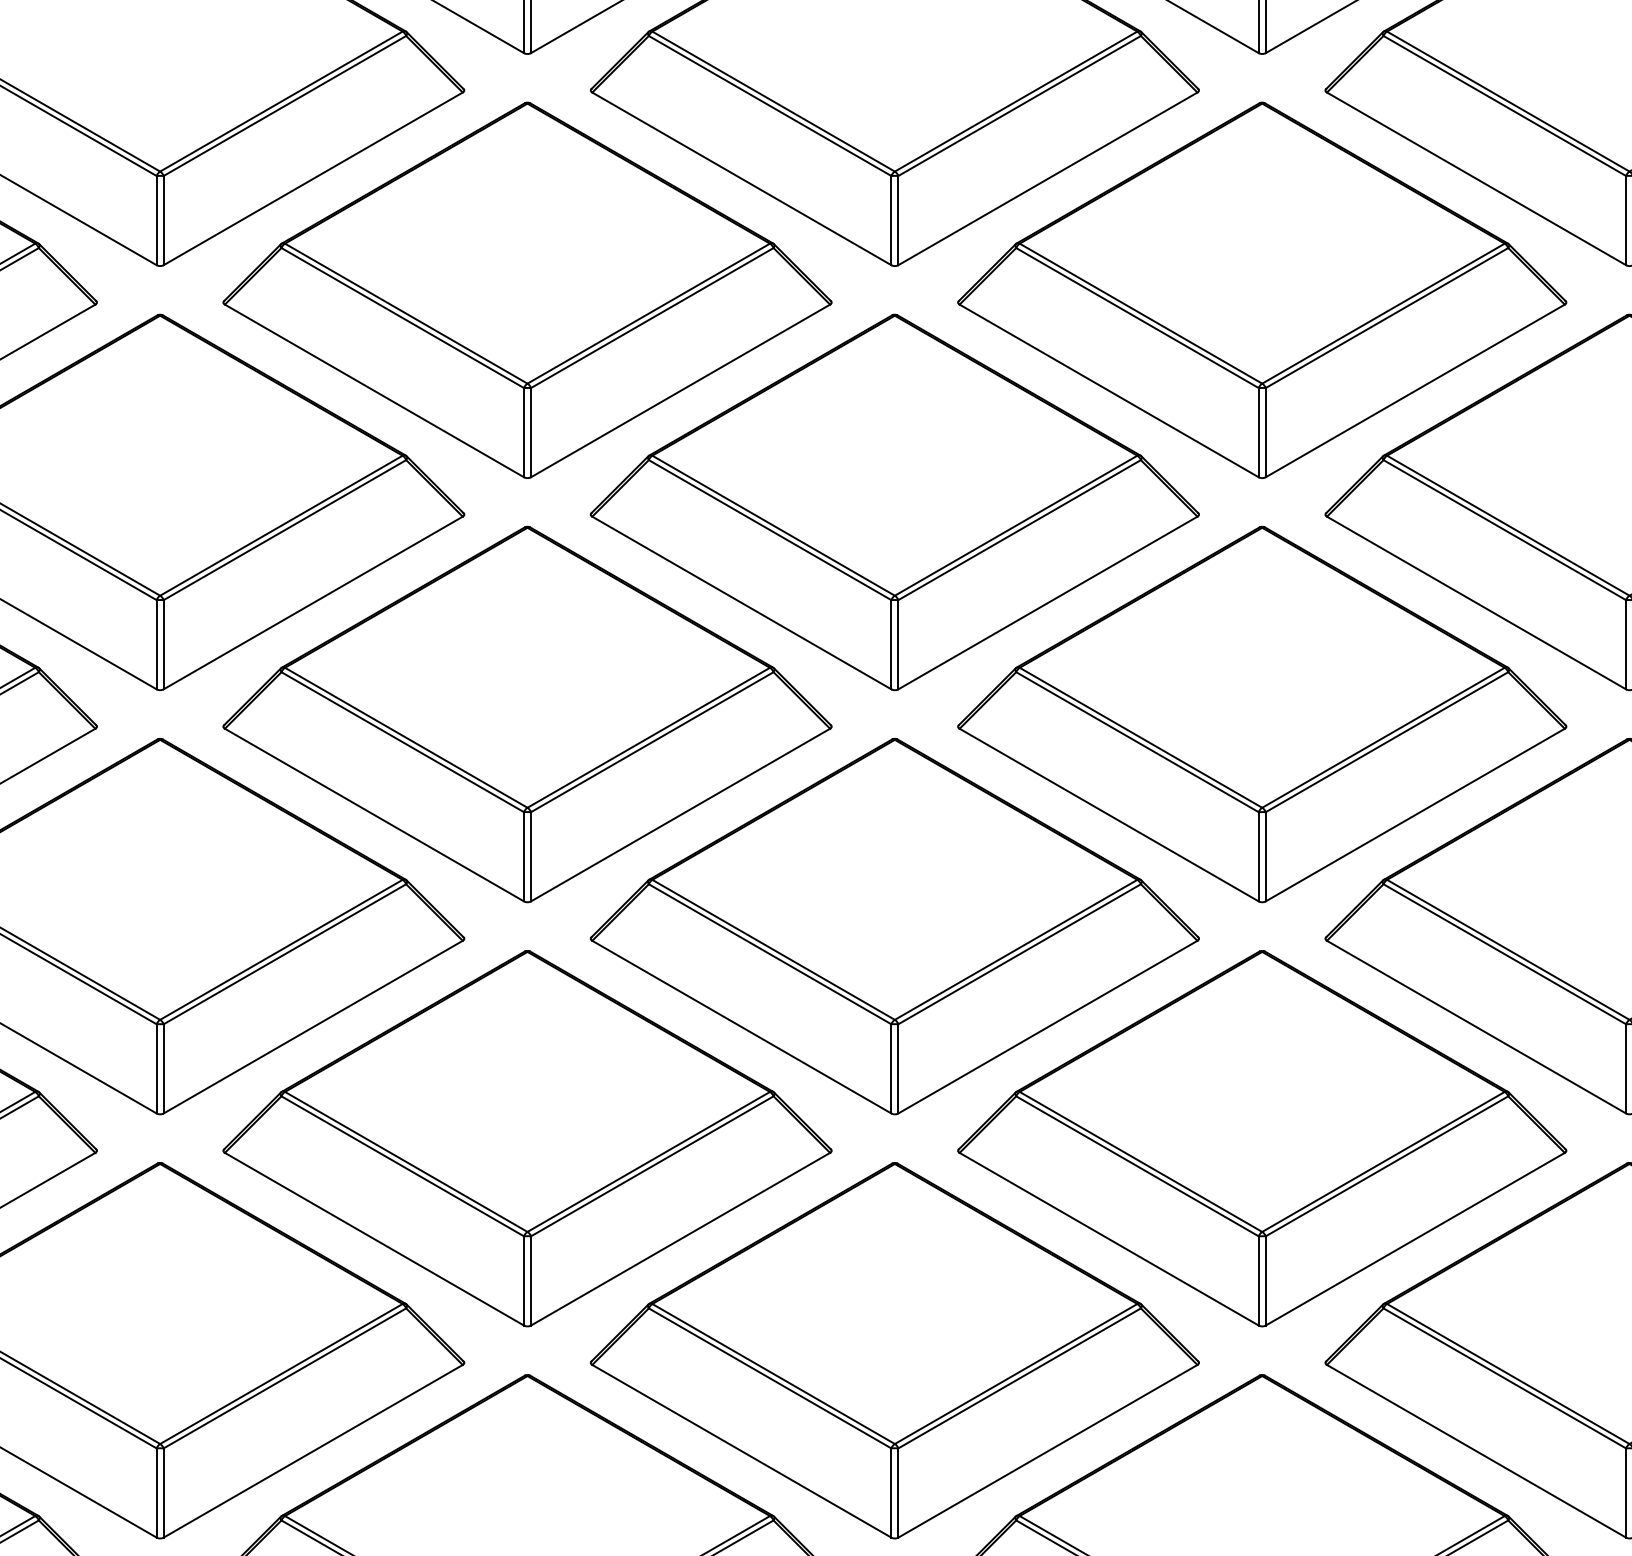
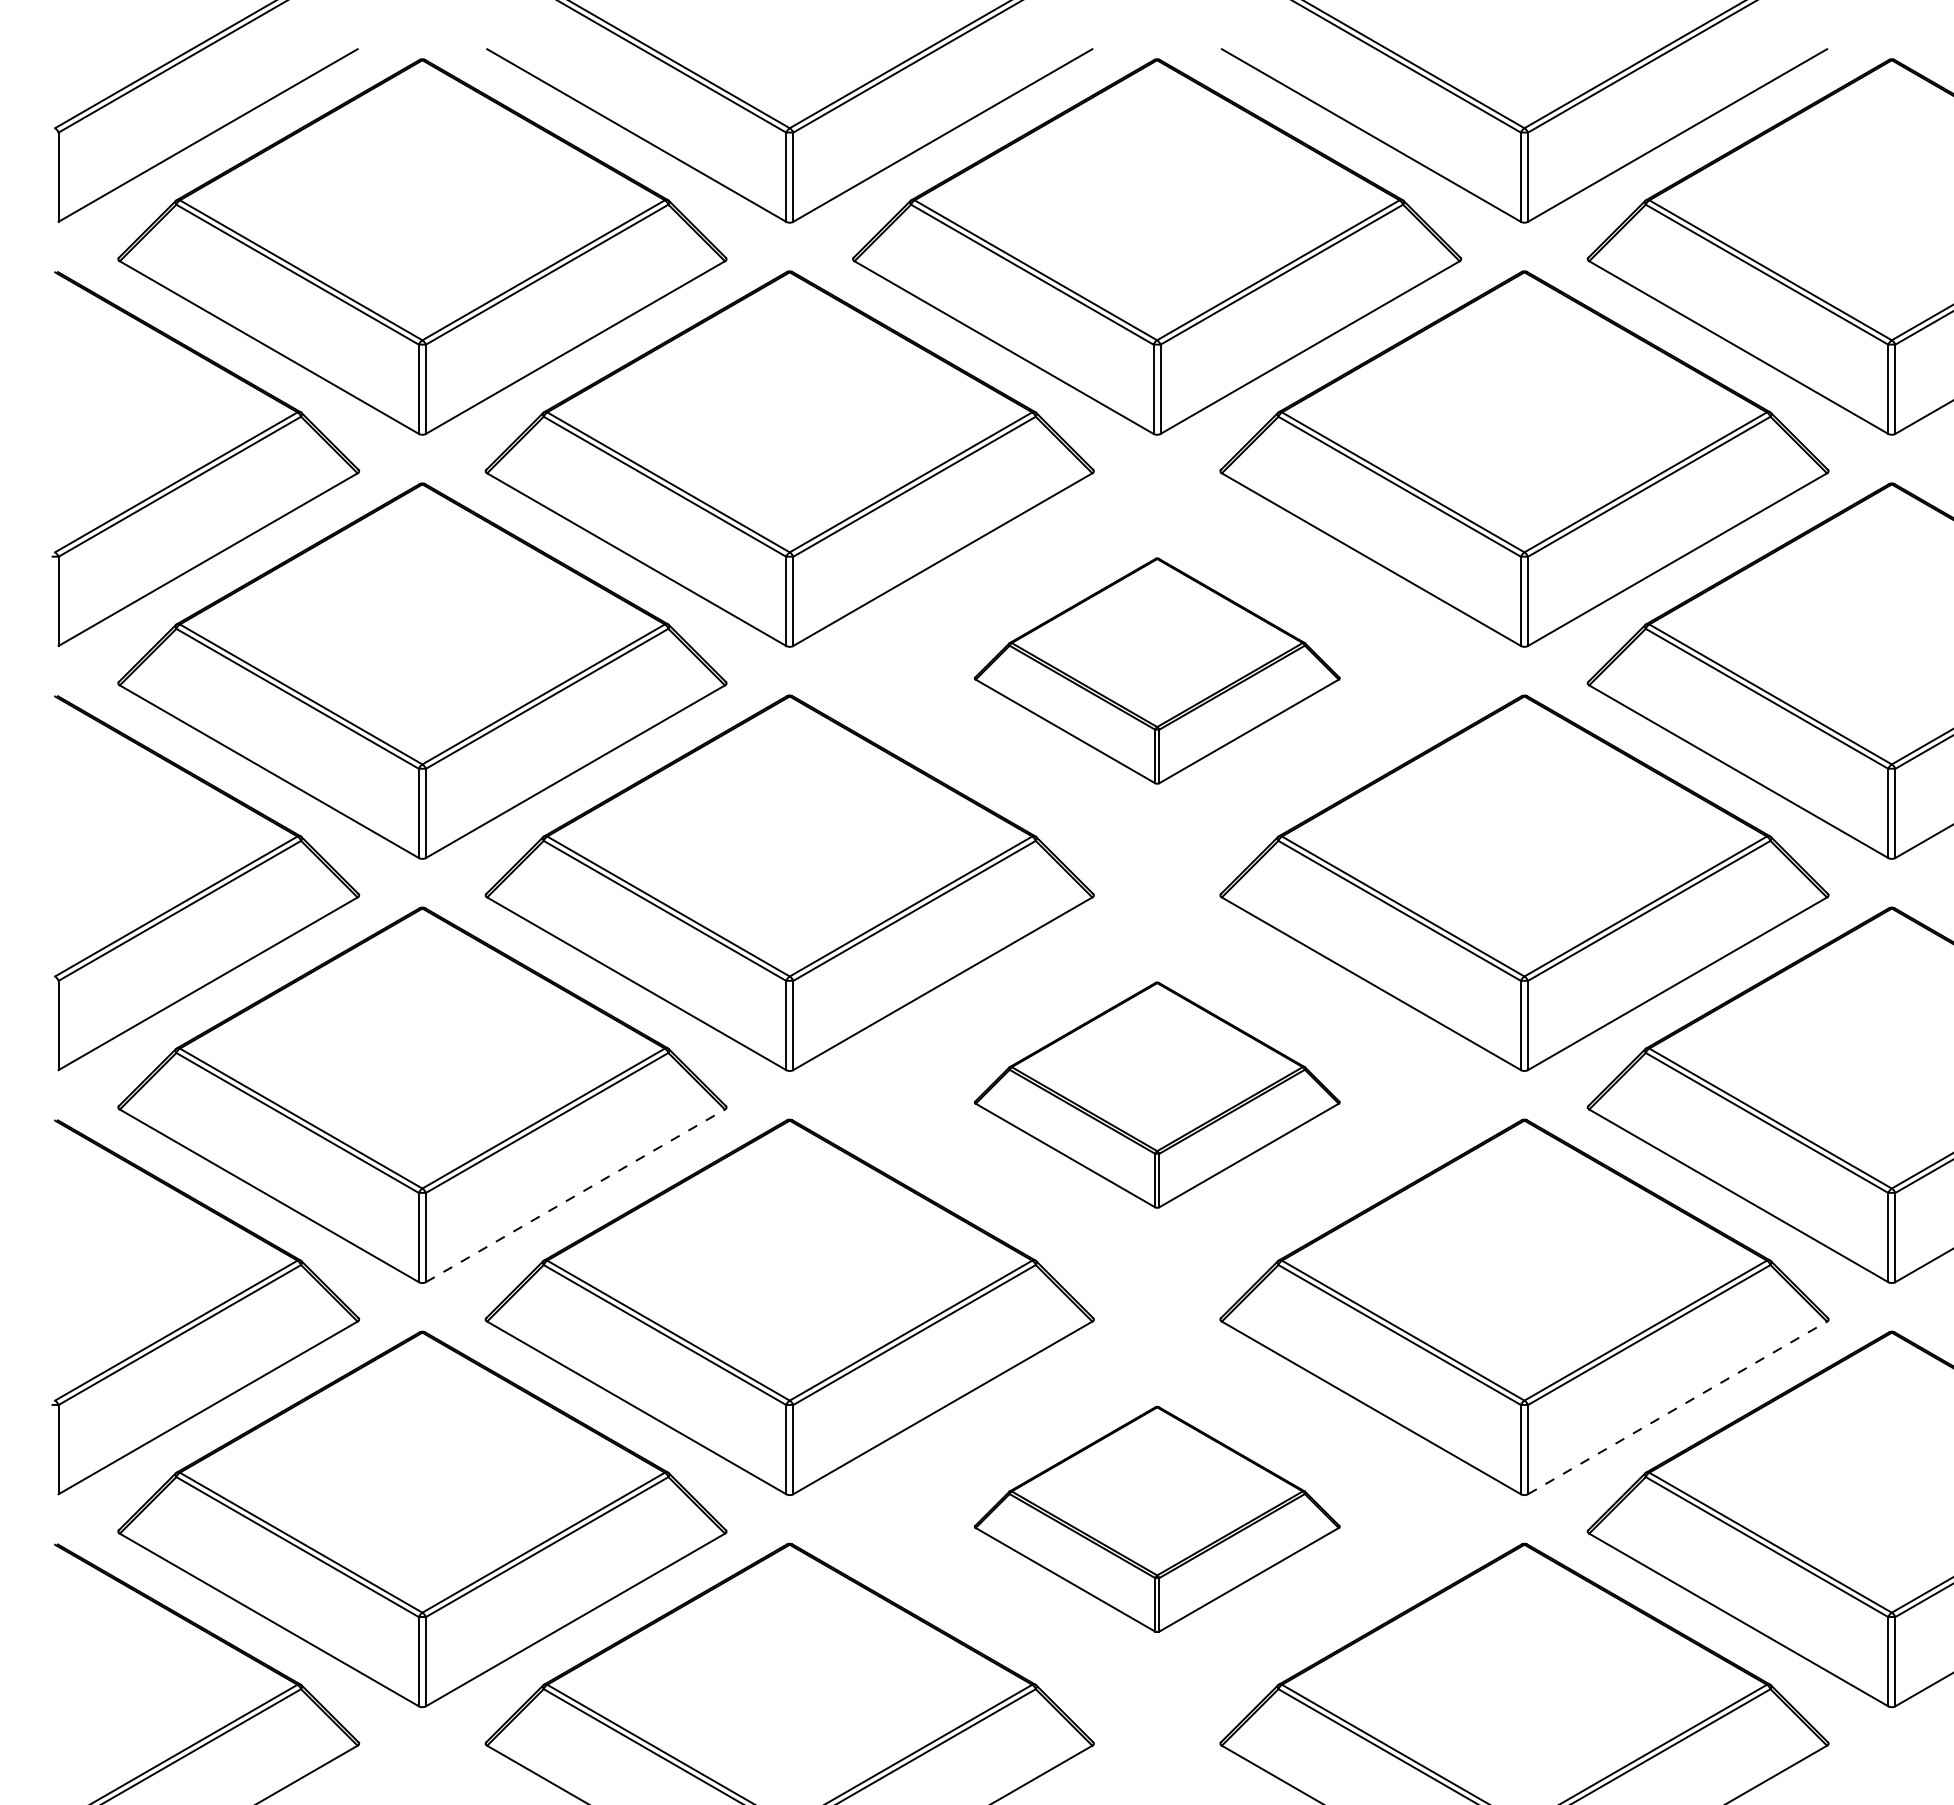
part: (895, 501) -> (1157, 670), size x0.6
part: (895, 925) -> (1157, 1094), size x0.6
line: (313, 1026) -> (575, 1195), solid -> dashed
line: (1415, 1238) -> (1677, 1407), solid -> dashed
part: (895, 1350) -> (1157, 1519), size x0.6

